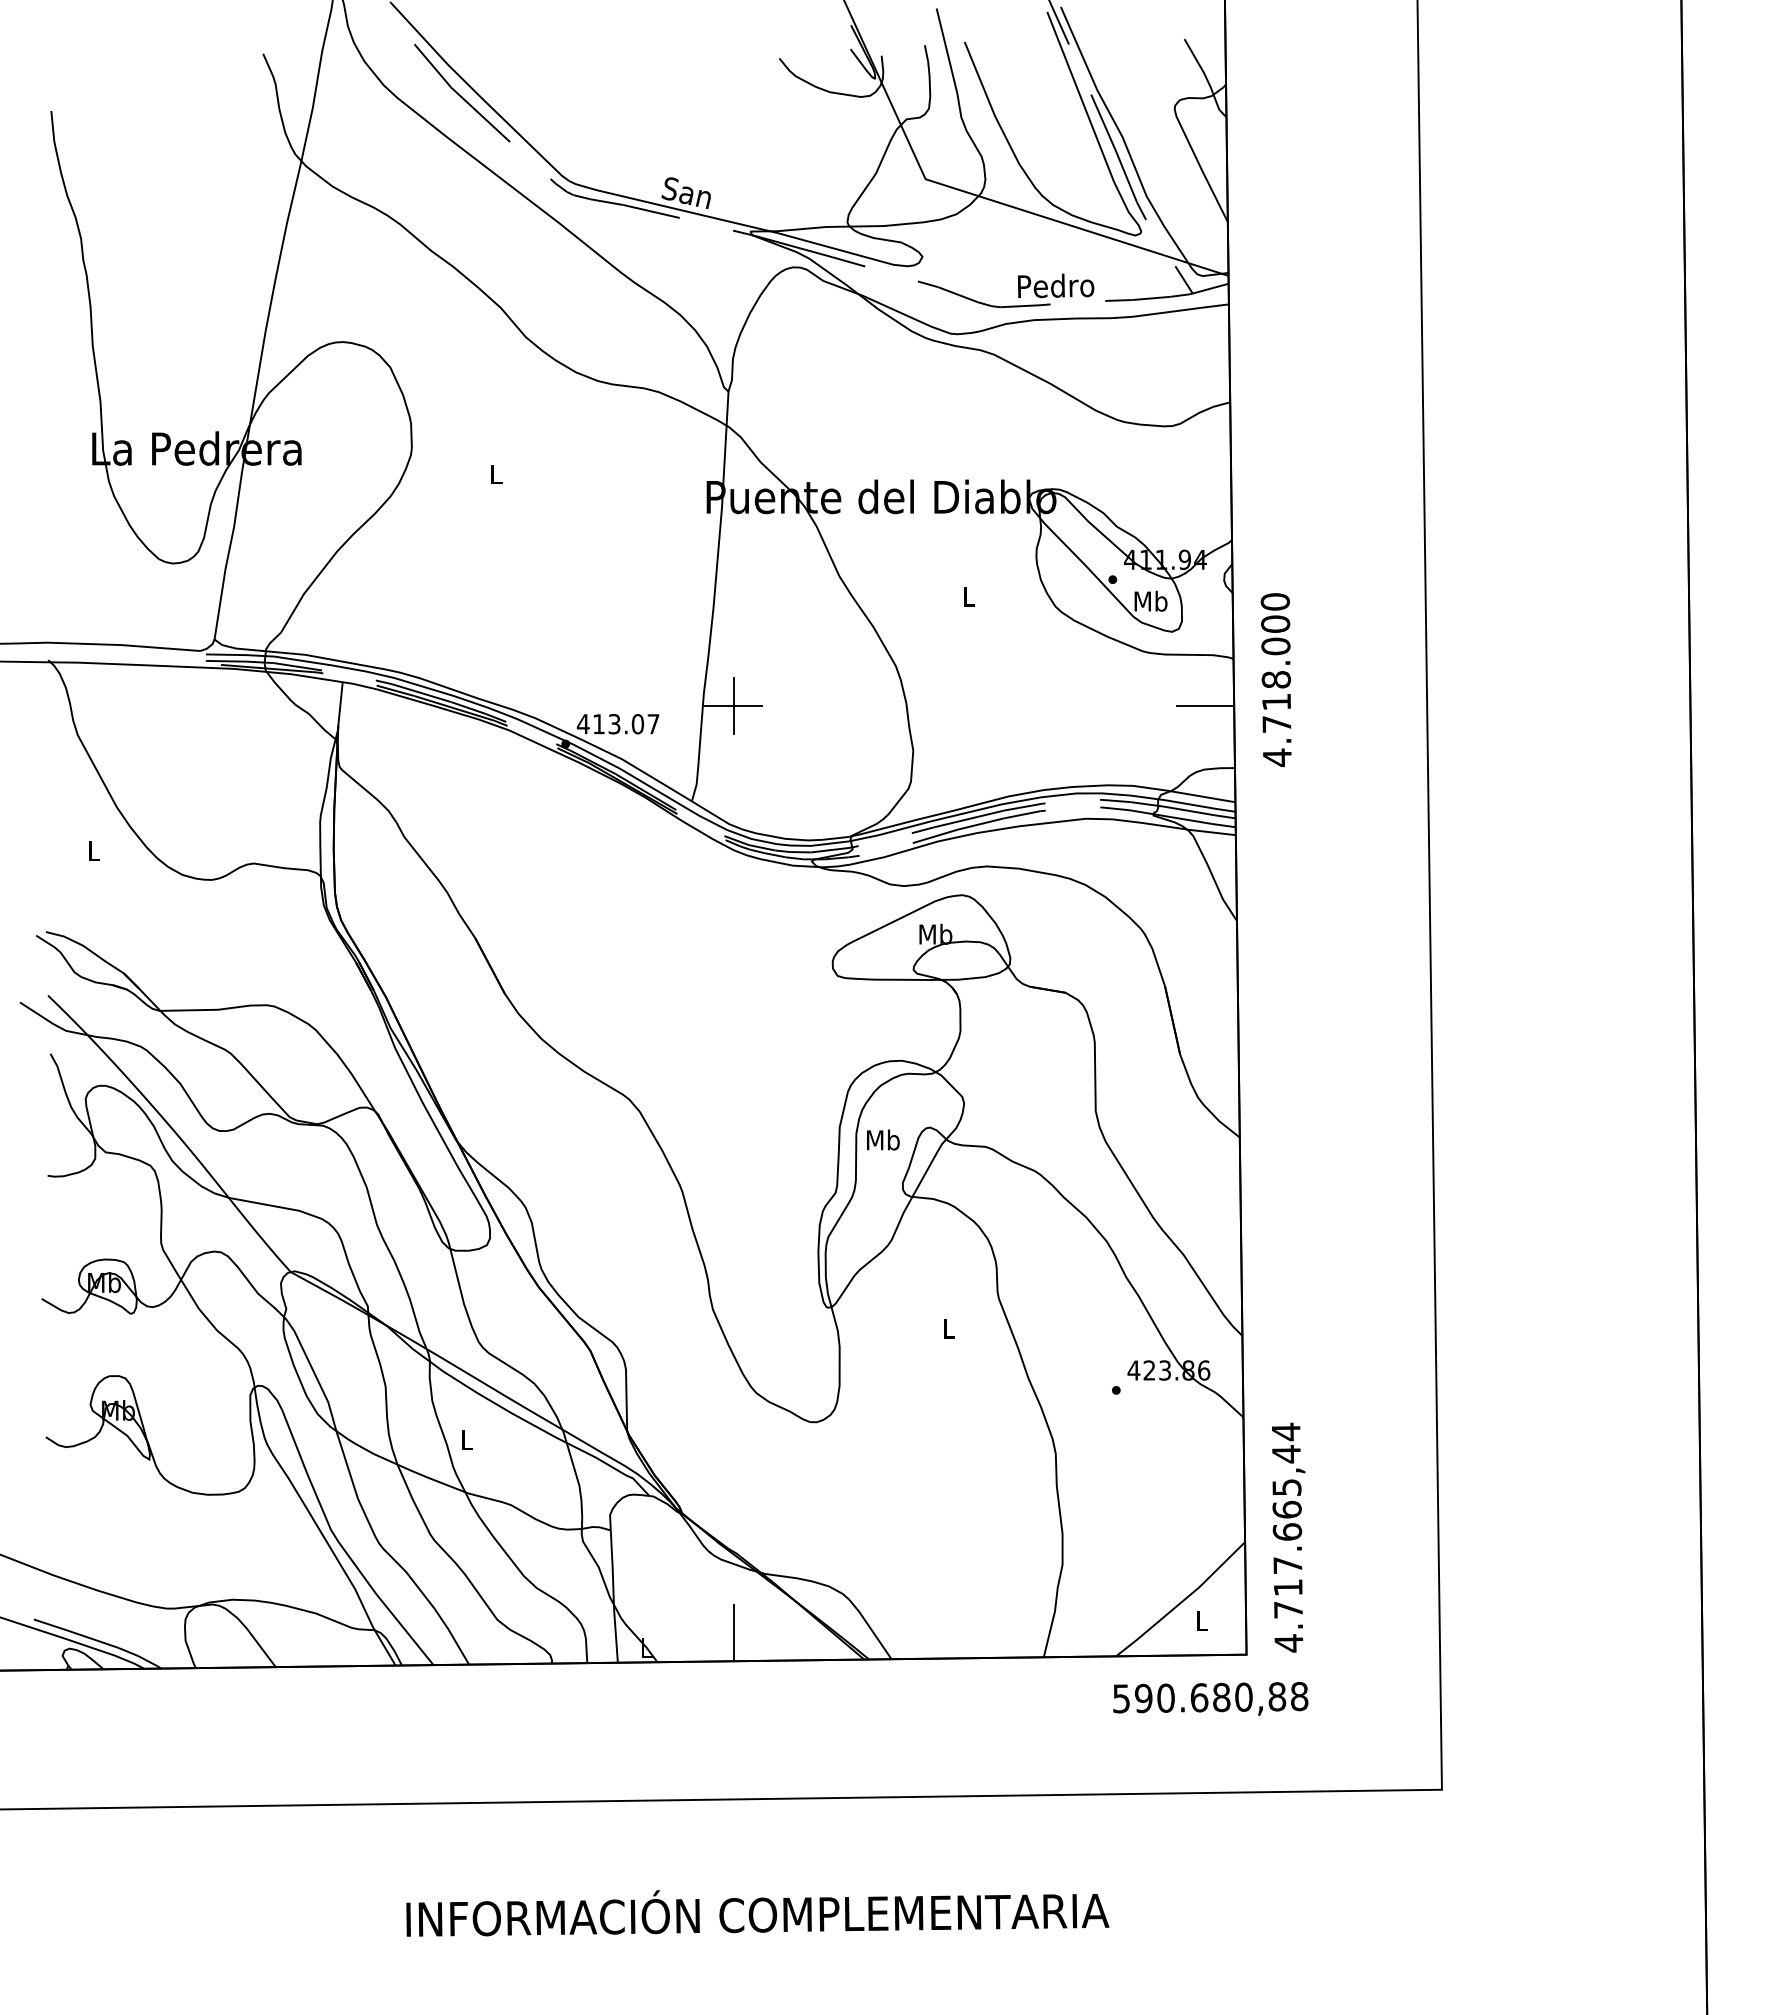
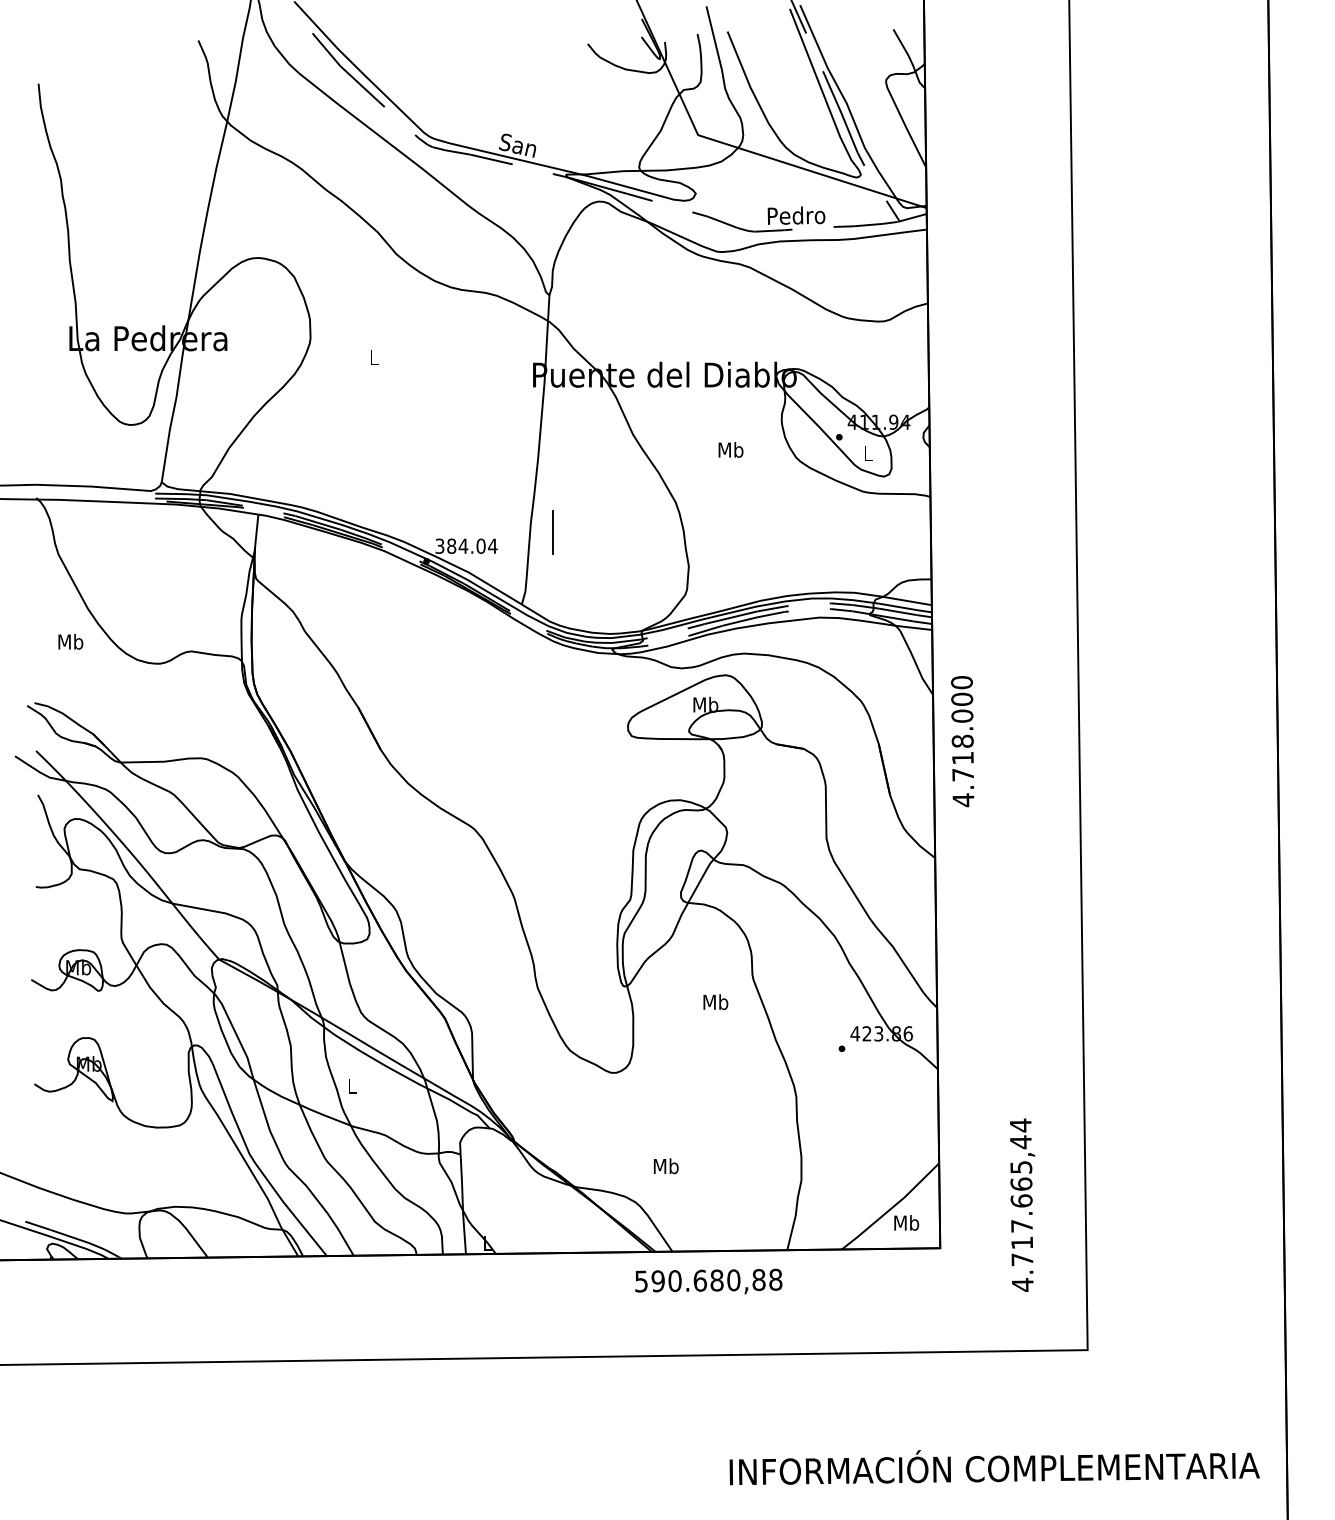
text: (968, 596) -> (730, 449), L -> Mb
text: (1150, 600) -> (867, 452), Mb -> L
text: (1275, 679) -> (962, 741), moved
line: (733, 705) -> (553, 532), removed
line: (1205, 705) -> (909, 532), removed
text: (617, 724) -> (465, 546), 413.07 -> 384.04
text: (93, 850) -> (70, 641), L -> Mb
text: (883, 1139) -> (666, 1165), moved
text: (948, 1328) -> (715, 1002), L -> Mb
text: (1288, 1537) -> (1022, 1205), moved
text: (1201, 1620) -> (906, 1222), L -> Mb
line: (733, 1632) -> (553, 1231), removed
text: (1210, 1698) -> (708, 1281), moved
text: (757, 1913) -> (994, 1467), moved

